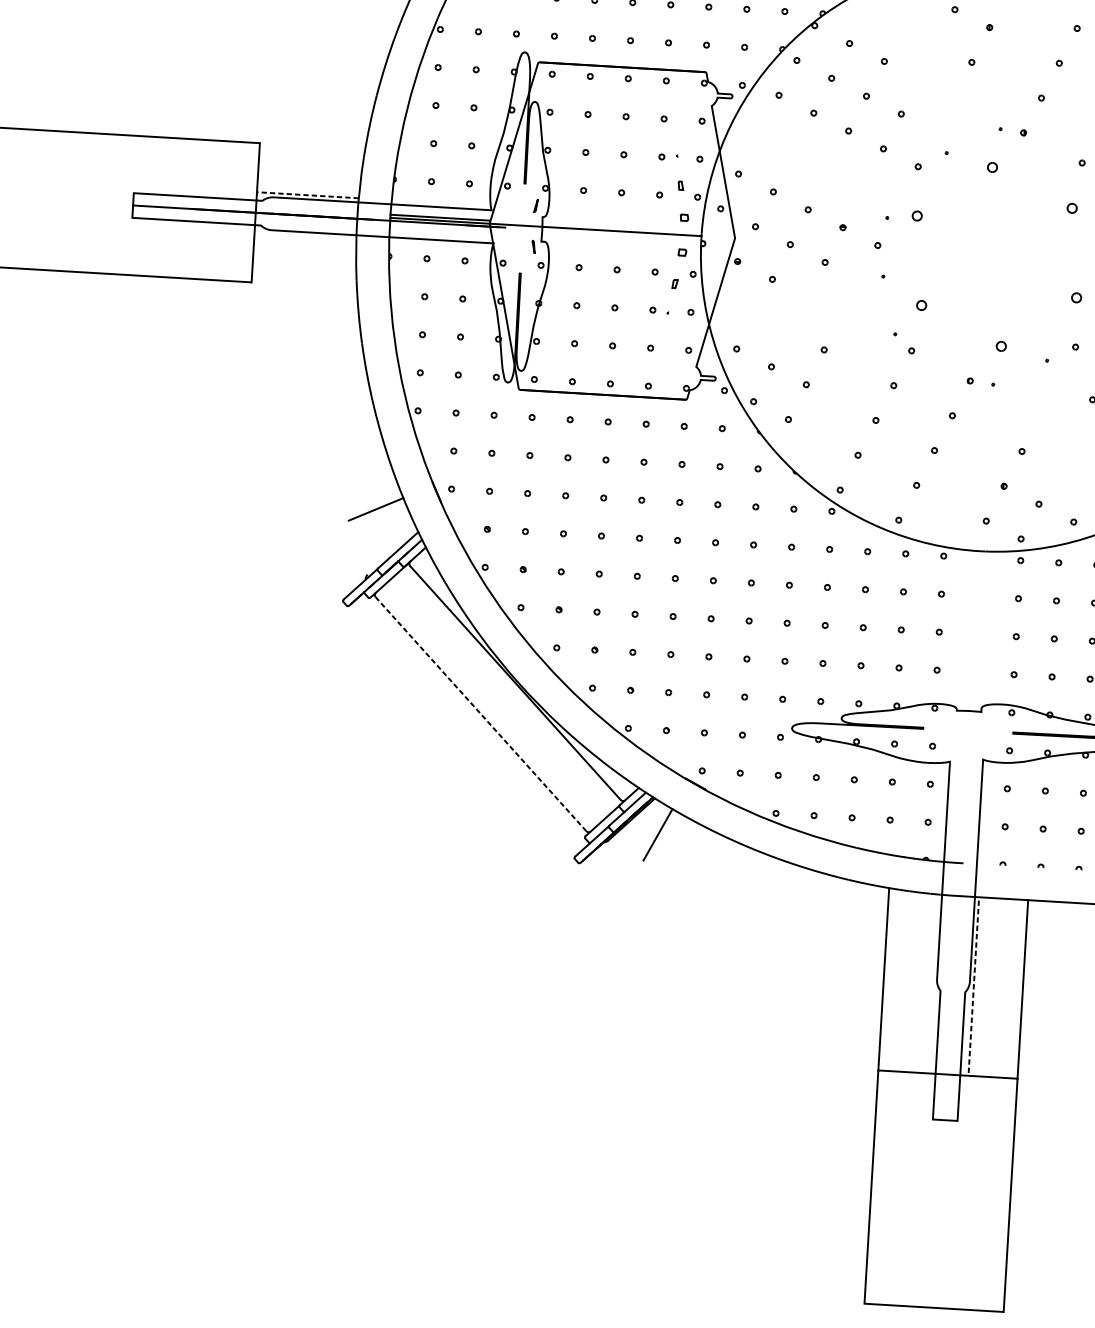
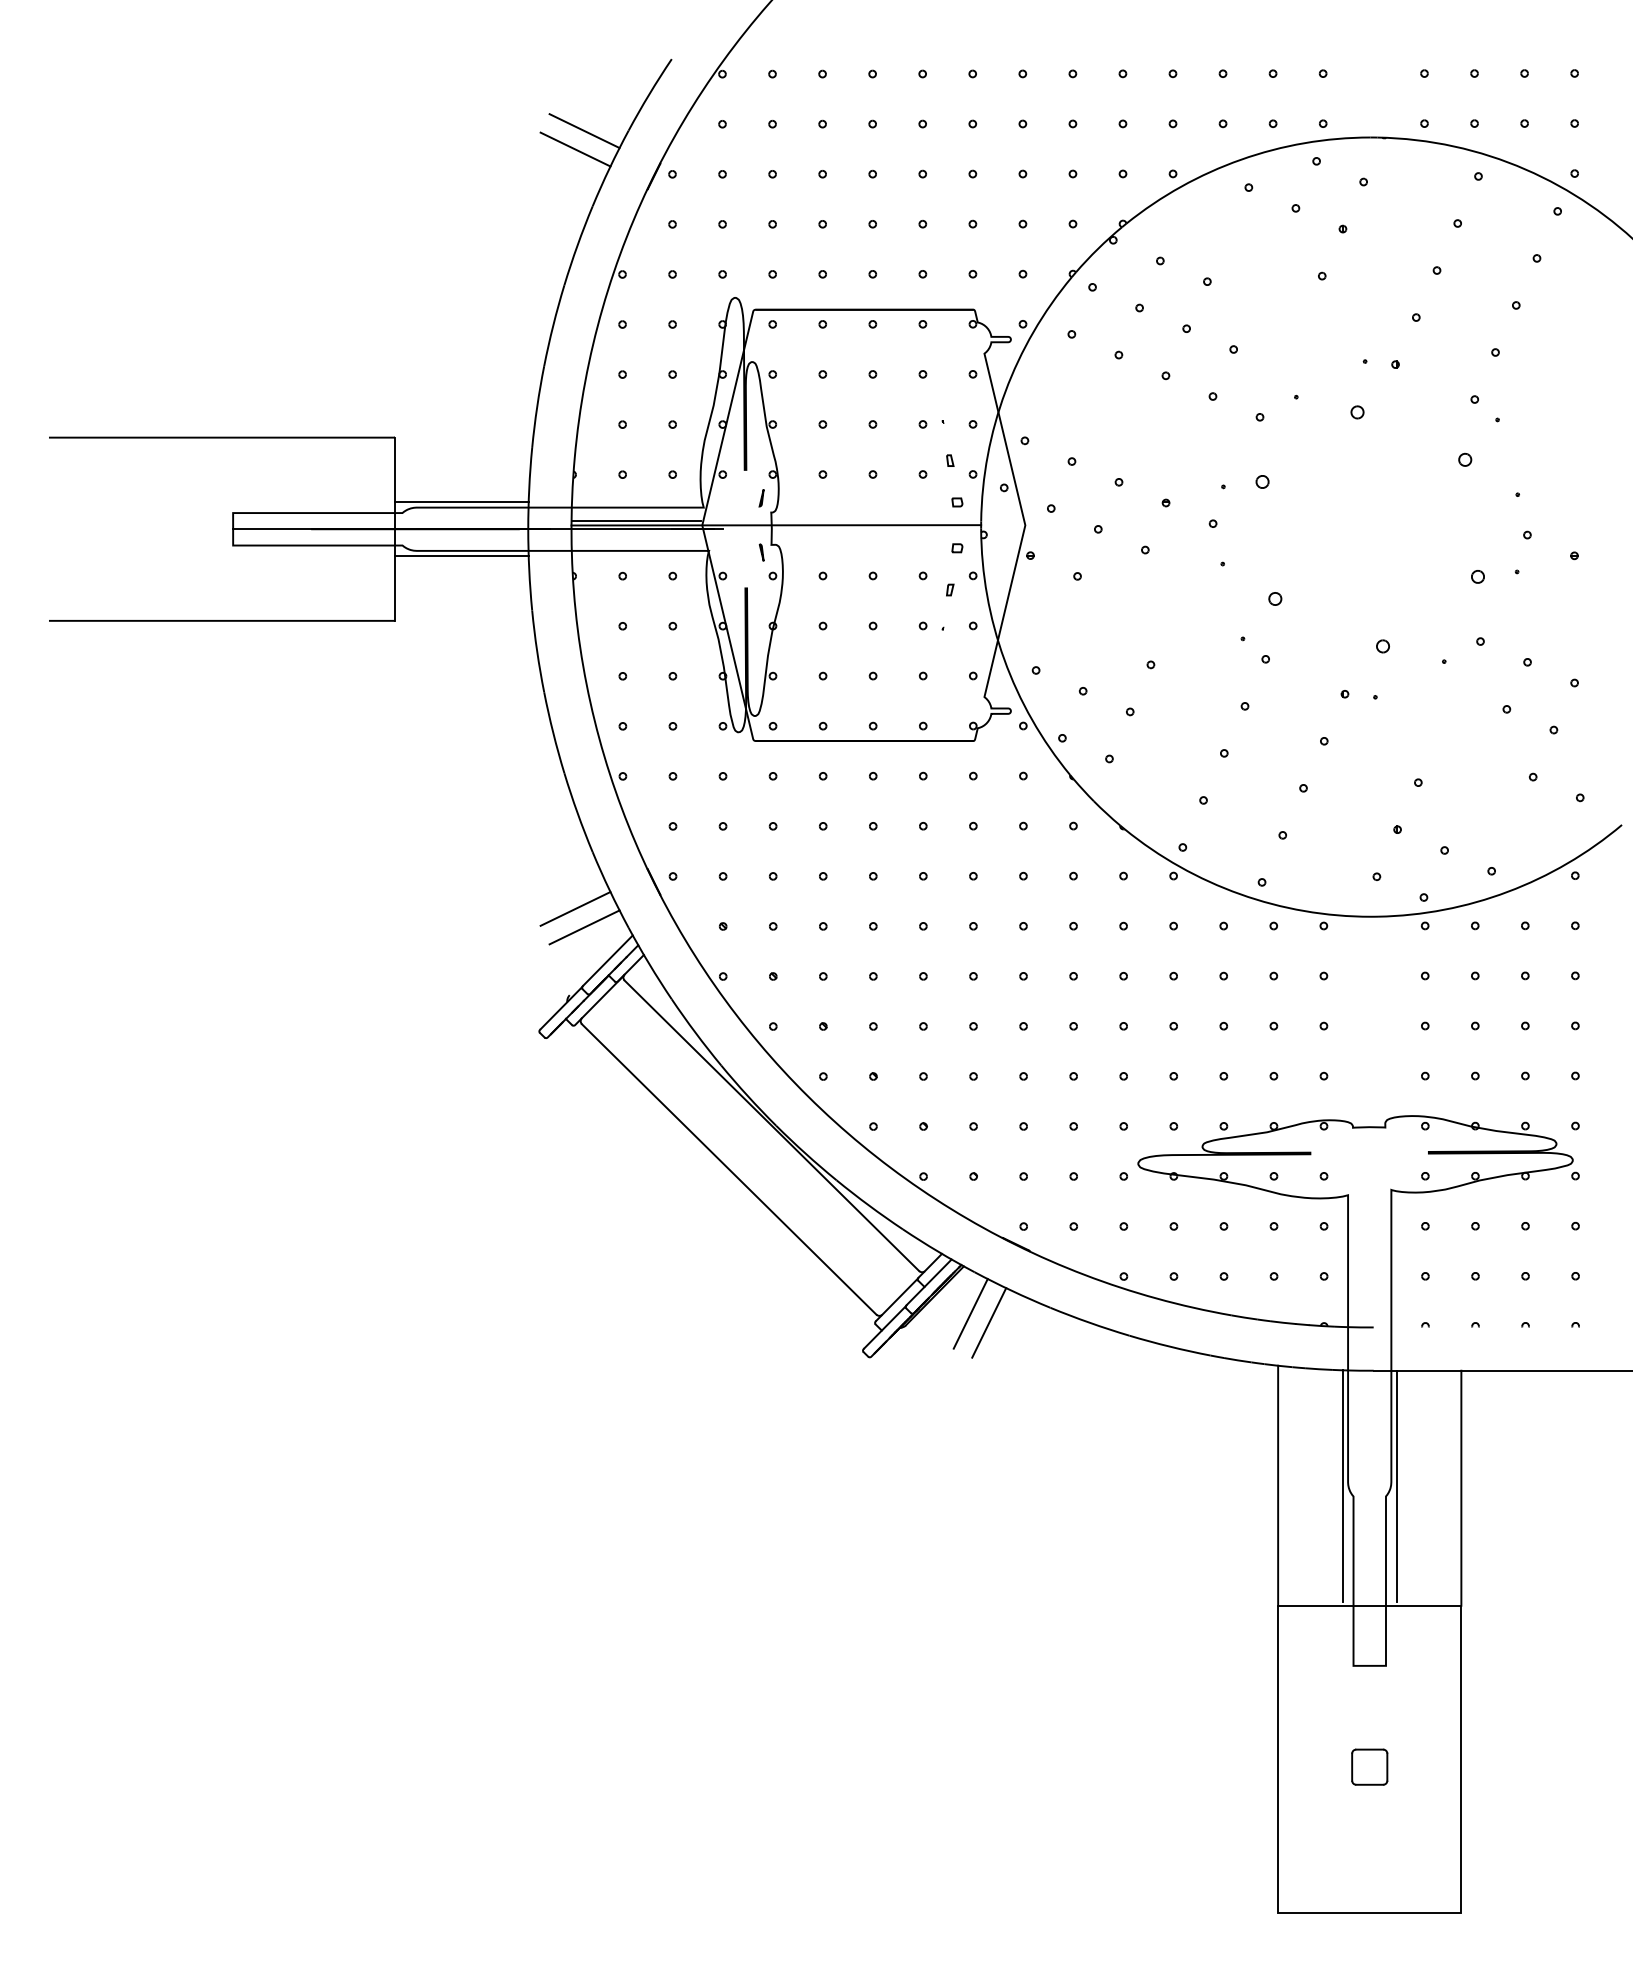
line: (307, 195) -> (461, 502), dashed -> solid
line: (305, 236) -> (461, 556), added
line: (382, 523) -> (584, 927), added
line: (481, 714) -> (729, 1169), dashed -> solid
line: (671, 842) -> (989, 1322), added
line: (932, 982) -> (1342, 1486), added
line: (973, 985) -> (1396, 1486), dashed -> solid
part: (940, 1196) -> (1369, 1766), added

